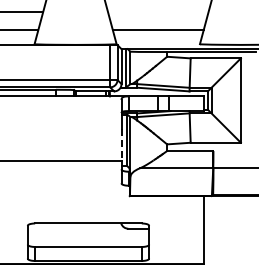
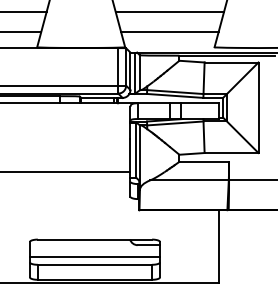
line: (157, 11) -> (169, 12), added
line: (121, 145) -> (130, 155), dashed -> solid
line: (88, 239) -> (95, 256), added

